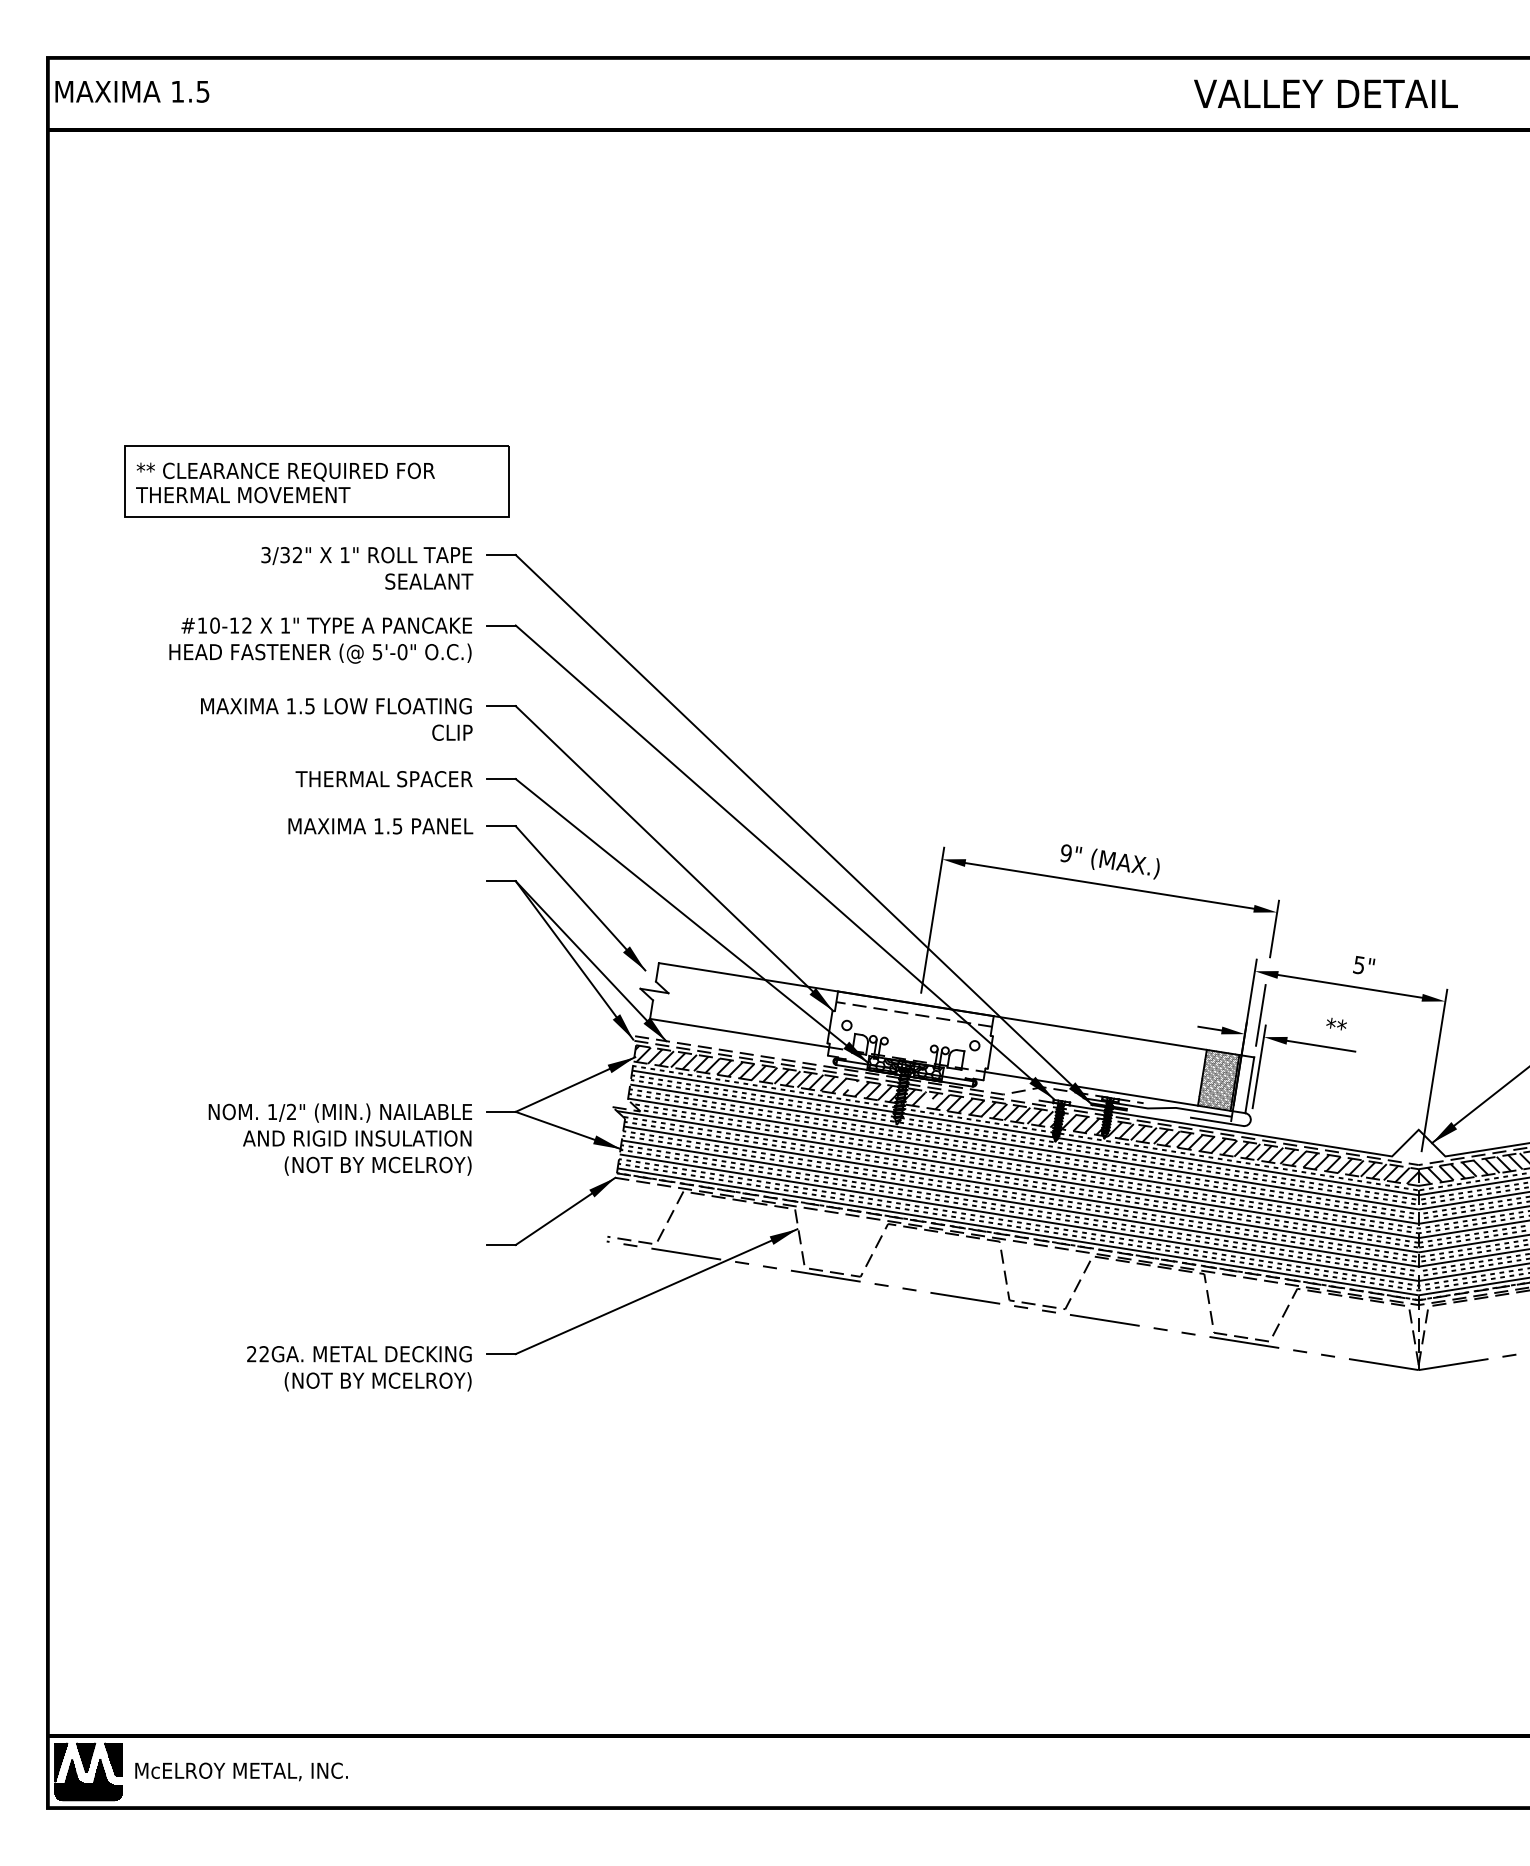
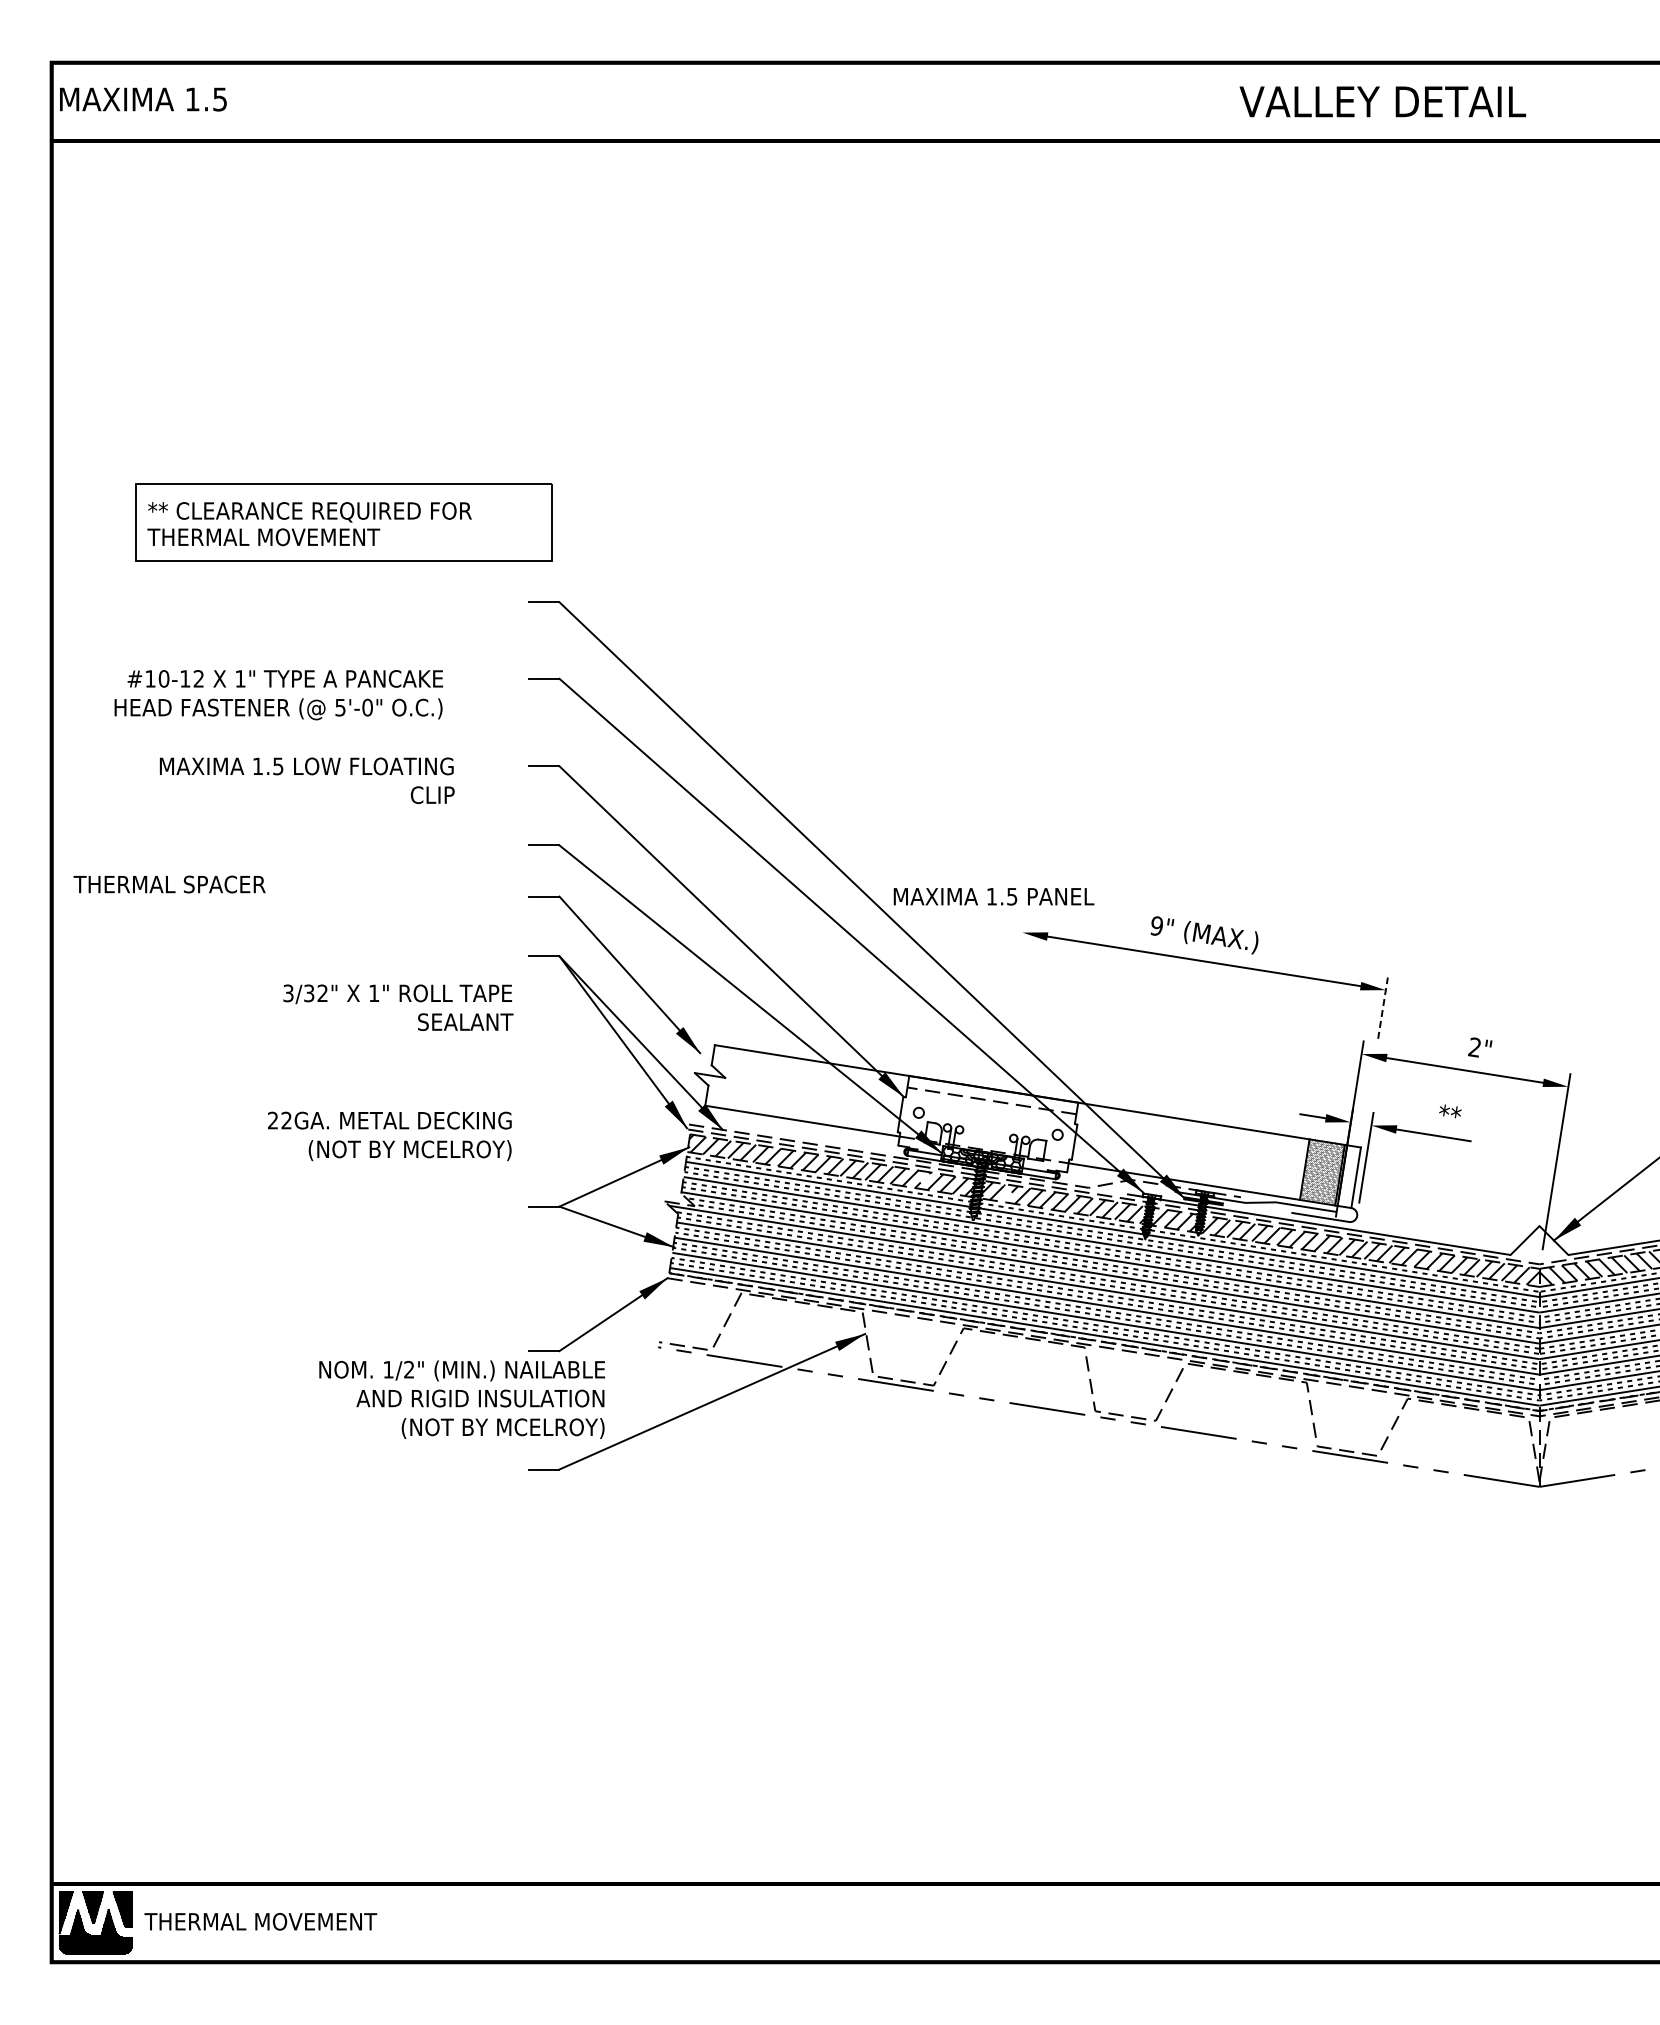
text: (1325, 93) -> (1382, 101), moved
text: (367, 568) -> (398, 1007), moved
text: (320, 640) -> (278, 695), moved
text: (336, 719) -> (306, 780), moved
text: (384, 779) -> (169, 884), moved
text: (380, 826) -> (993, 896), moved
line: (932, 920) -> (1011, 998), removed
line: (1274, 928) -> (1383, 1007), solid -> dashed
text: (1358, 965) -> (1474, 1047), 5" -> 2"
line: (1260, 1015) -> (1367, 1101), removed
text: (340, 1139) -> (462, 1399), moved
text: (359, 1368) -> (389, 1136), moved
text: (240, 1771) -> (260, 1922), McELROY METAL, INC. -> THERMAL MOVEMENT

